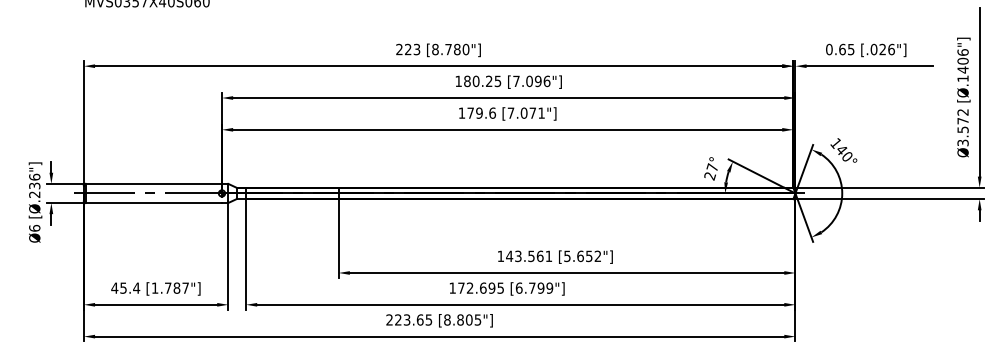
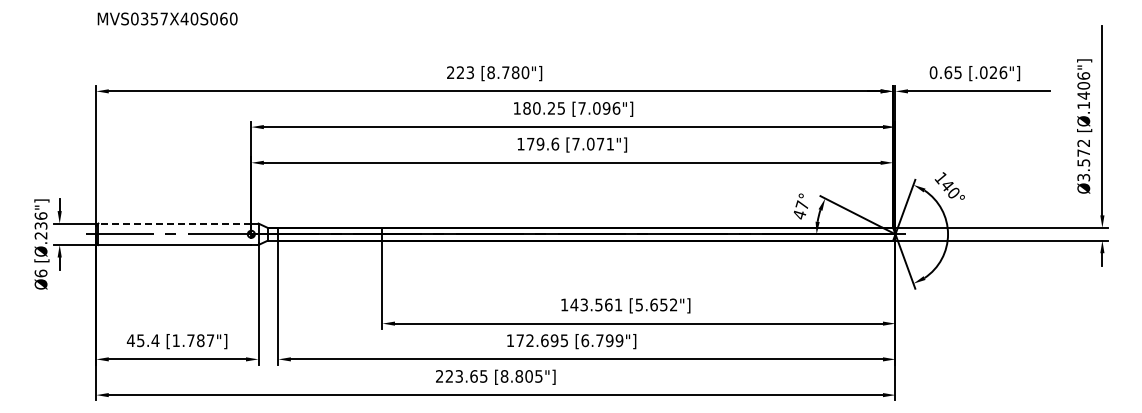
text: (710, 175) -> (799, 214), 27° -> 47°
line: (153, 183) -> (174, 223), solid -> dashed

